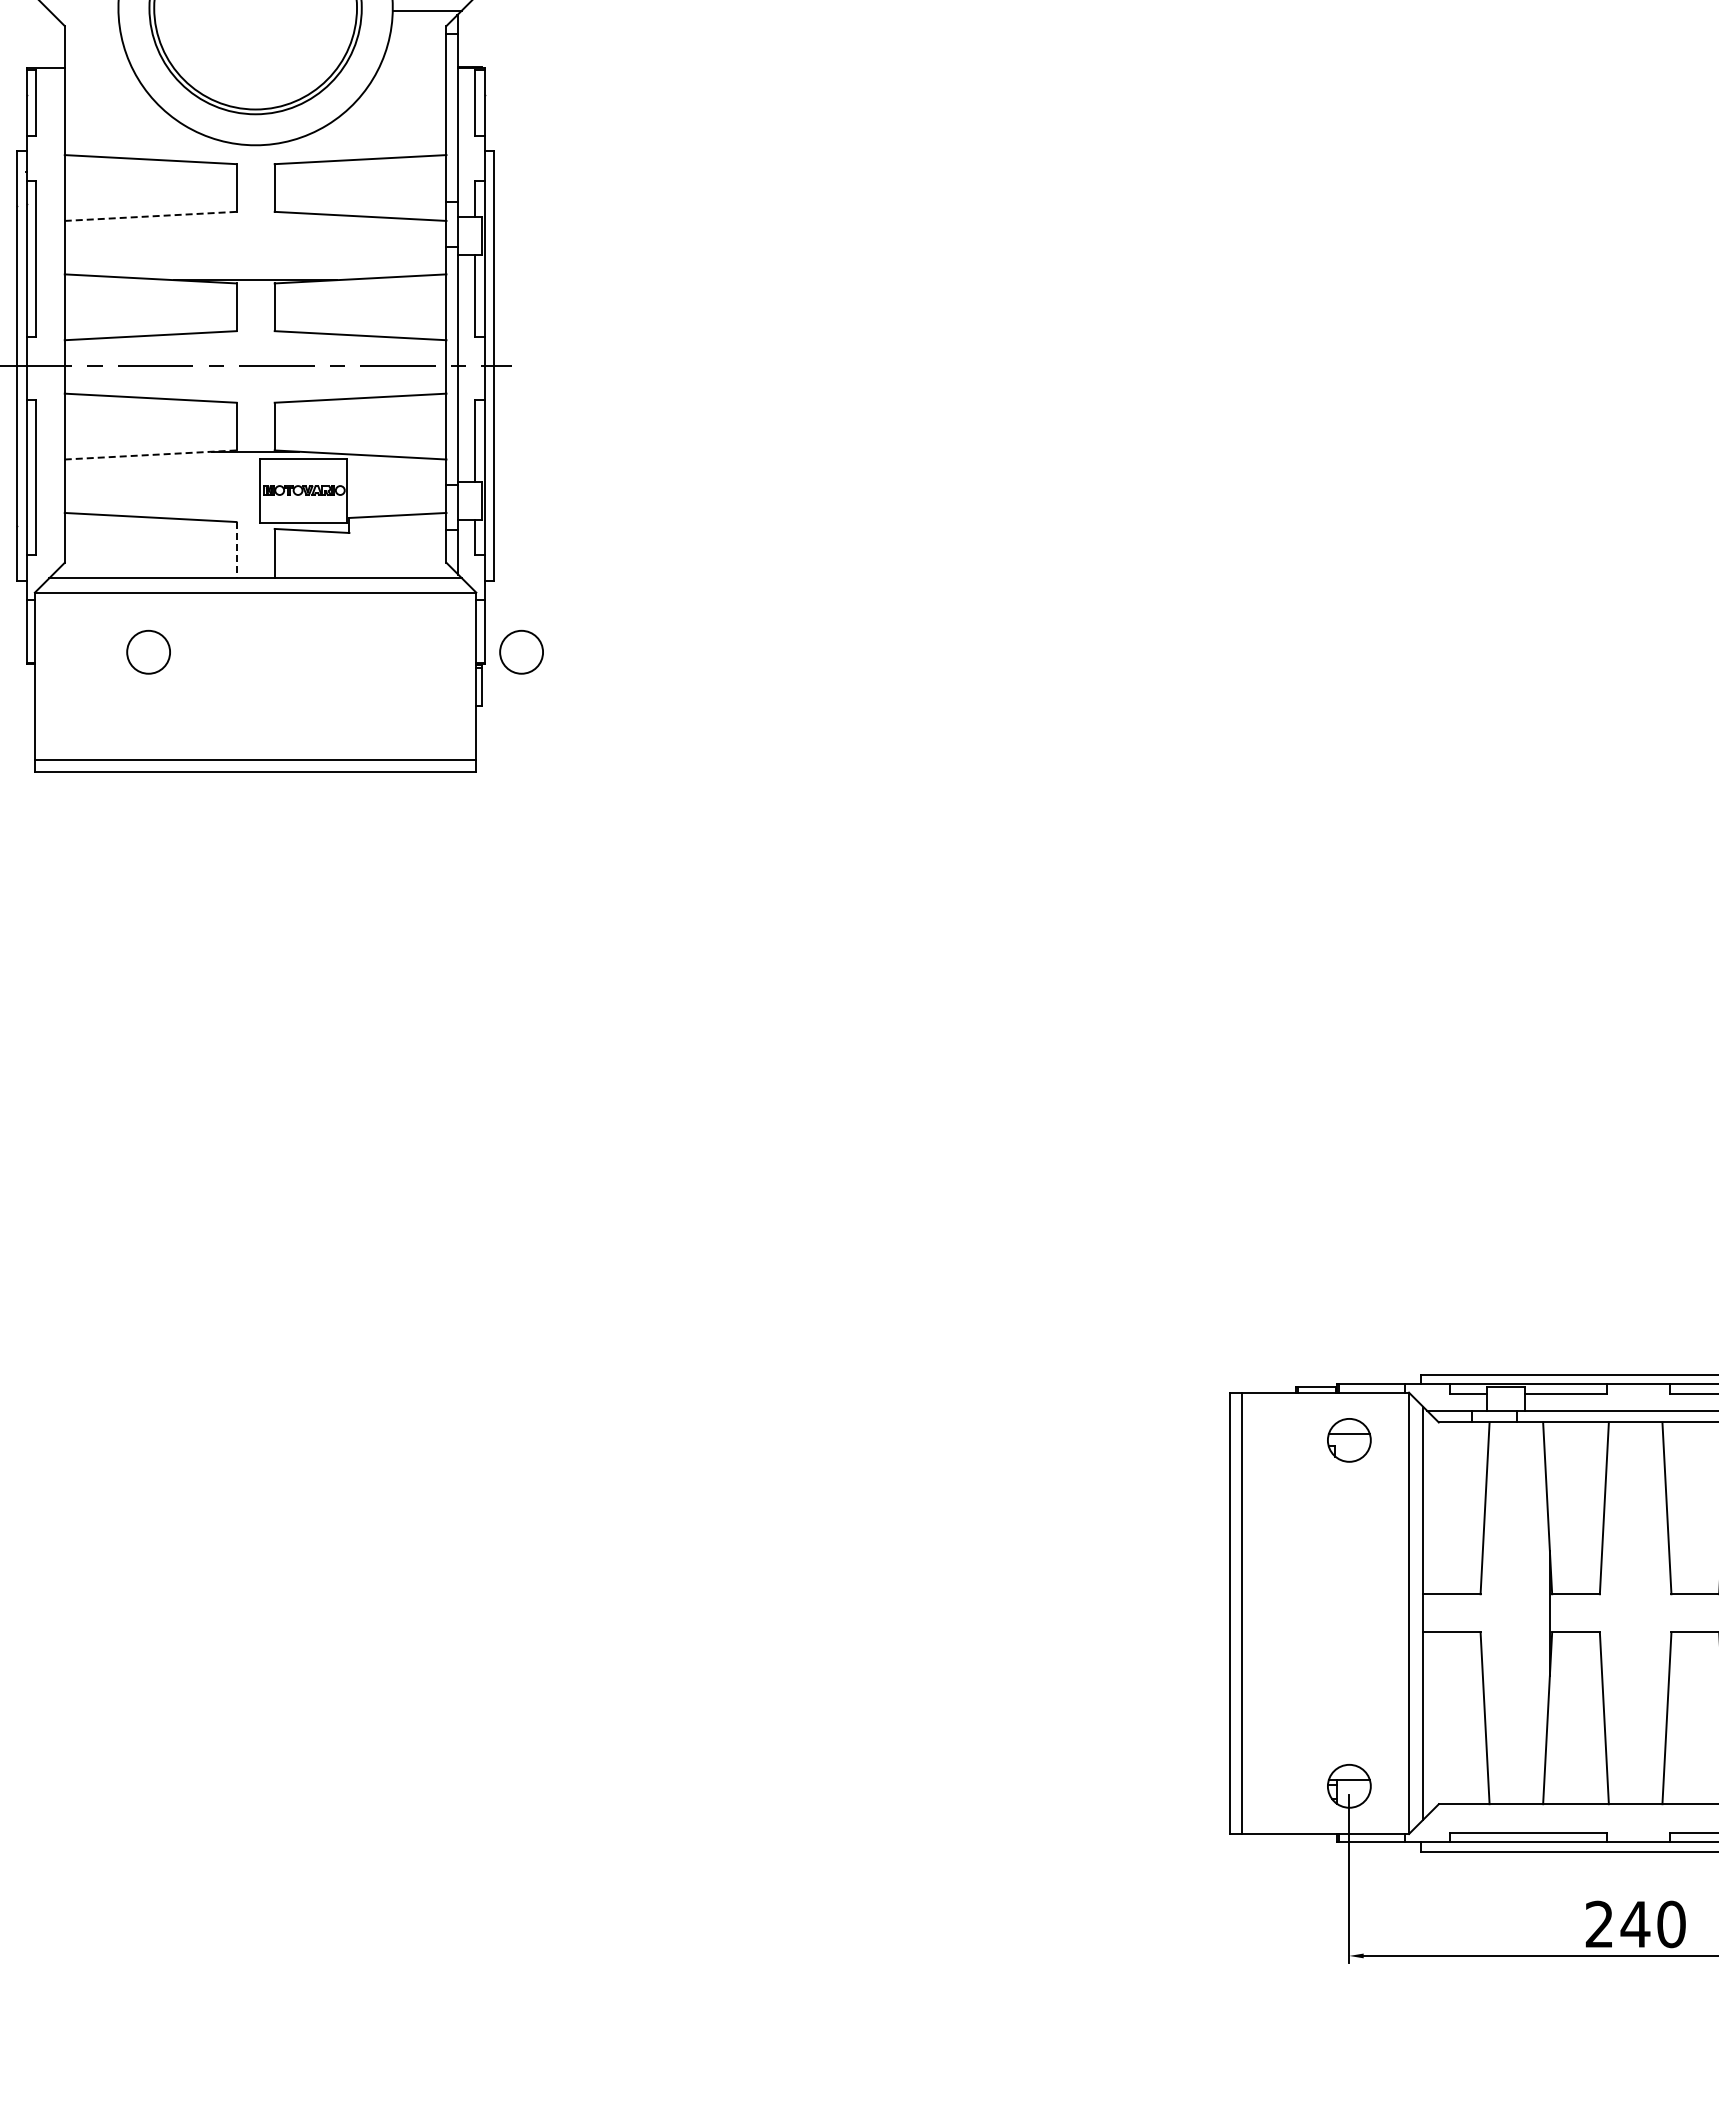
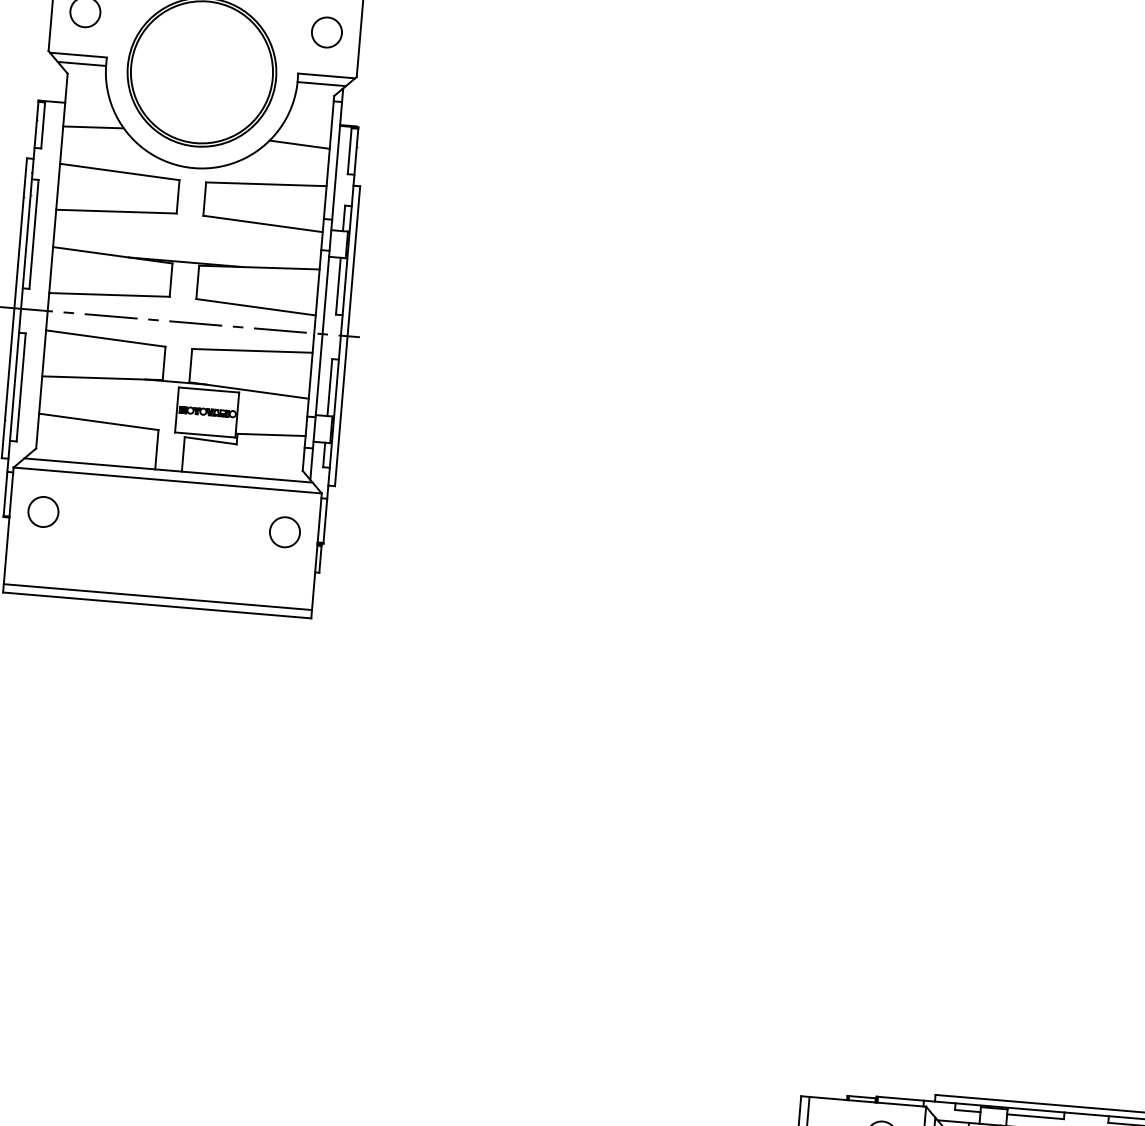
line: (83, 10) -> (81, 63), added
line: (107, 99) -> (93, 127), added
line: (402, 99) -> (299, 144), added
line: (150, 216) -> (116, 211), dashed -> solid
line: (150, 455) -> (102, 378), dashed -> solid
line: (236, 550) -> (156, 449), dashed -> solid
circle: (148, 651) -> (43, 511), moved
circle: (521, 651) -> (284, 531), moved

